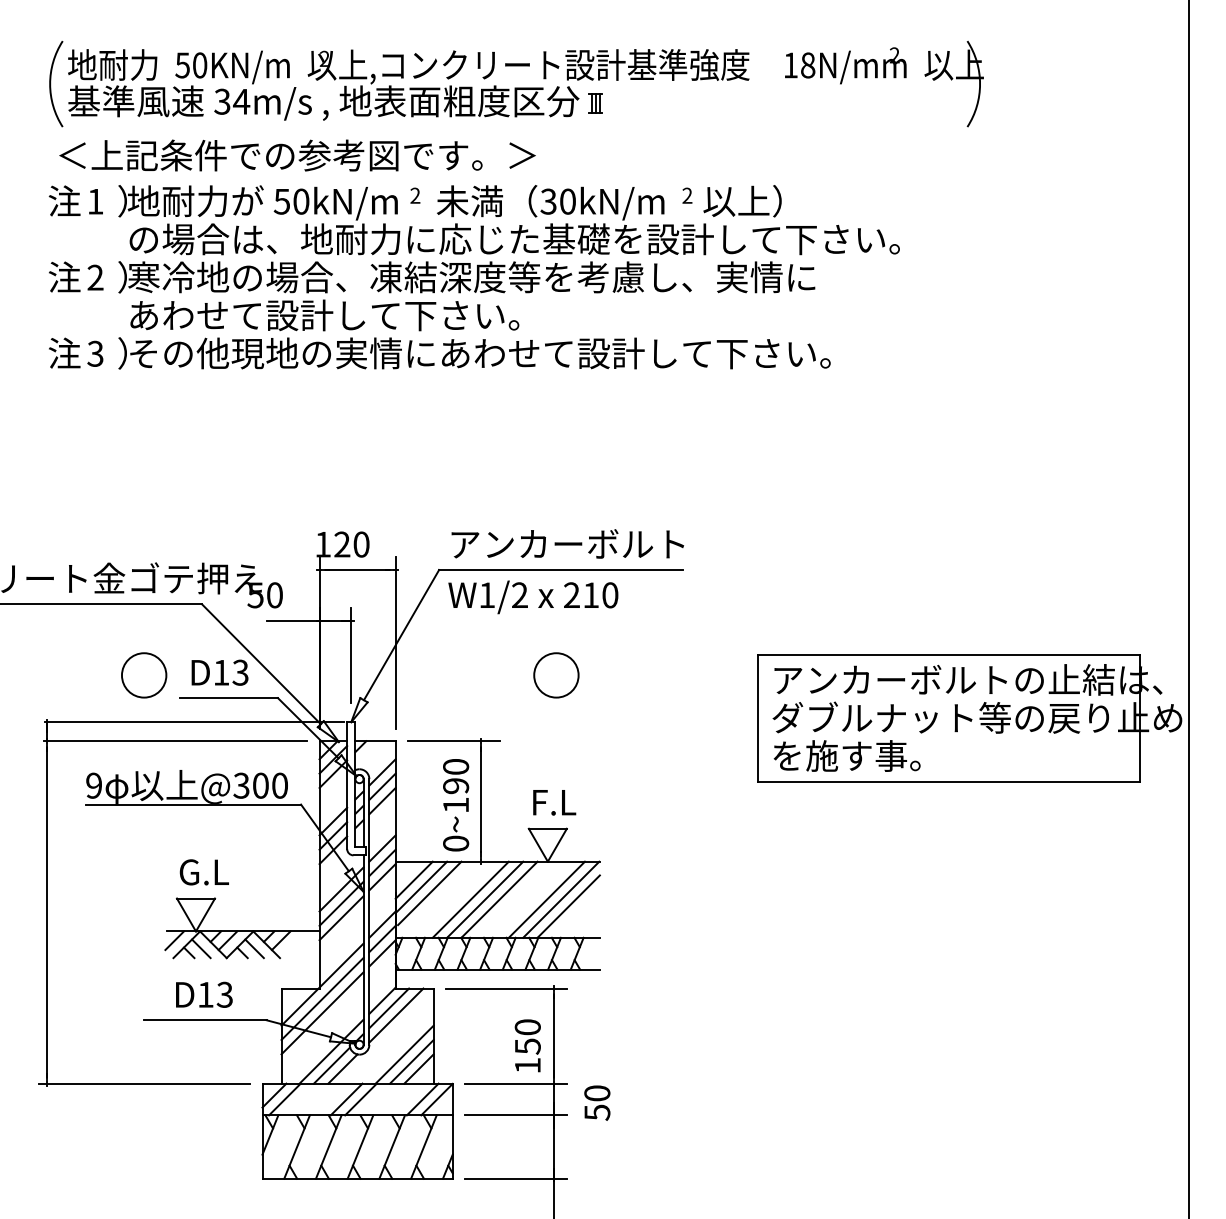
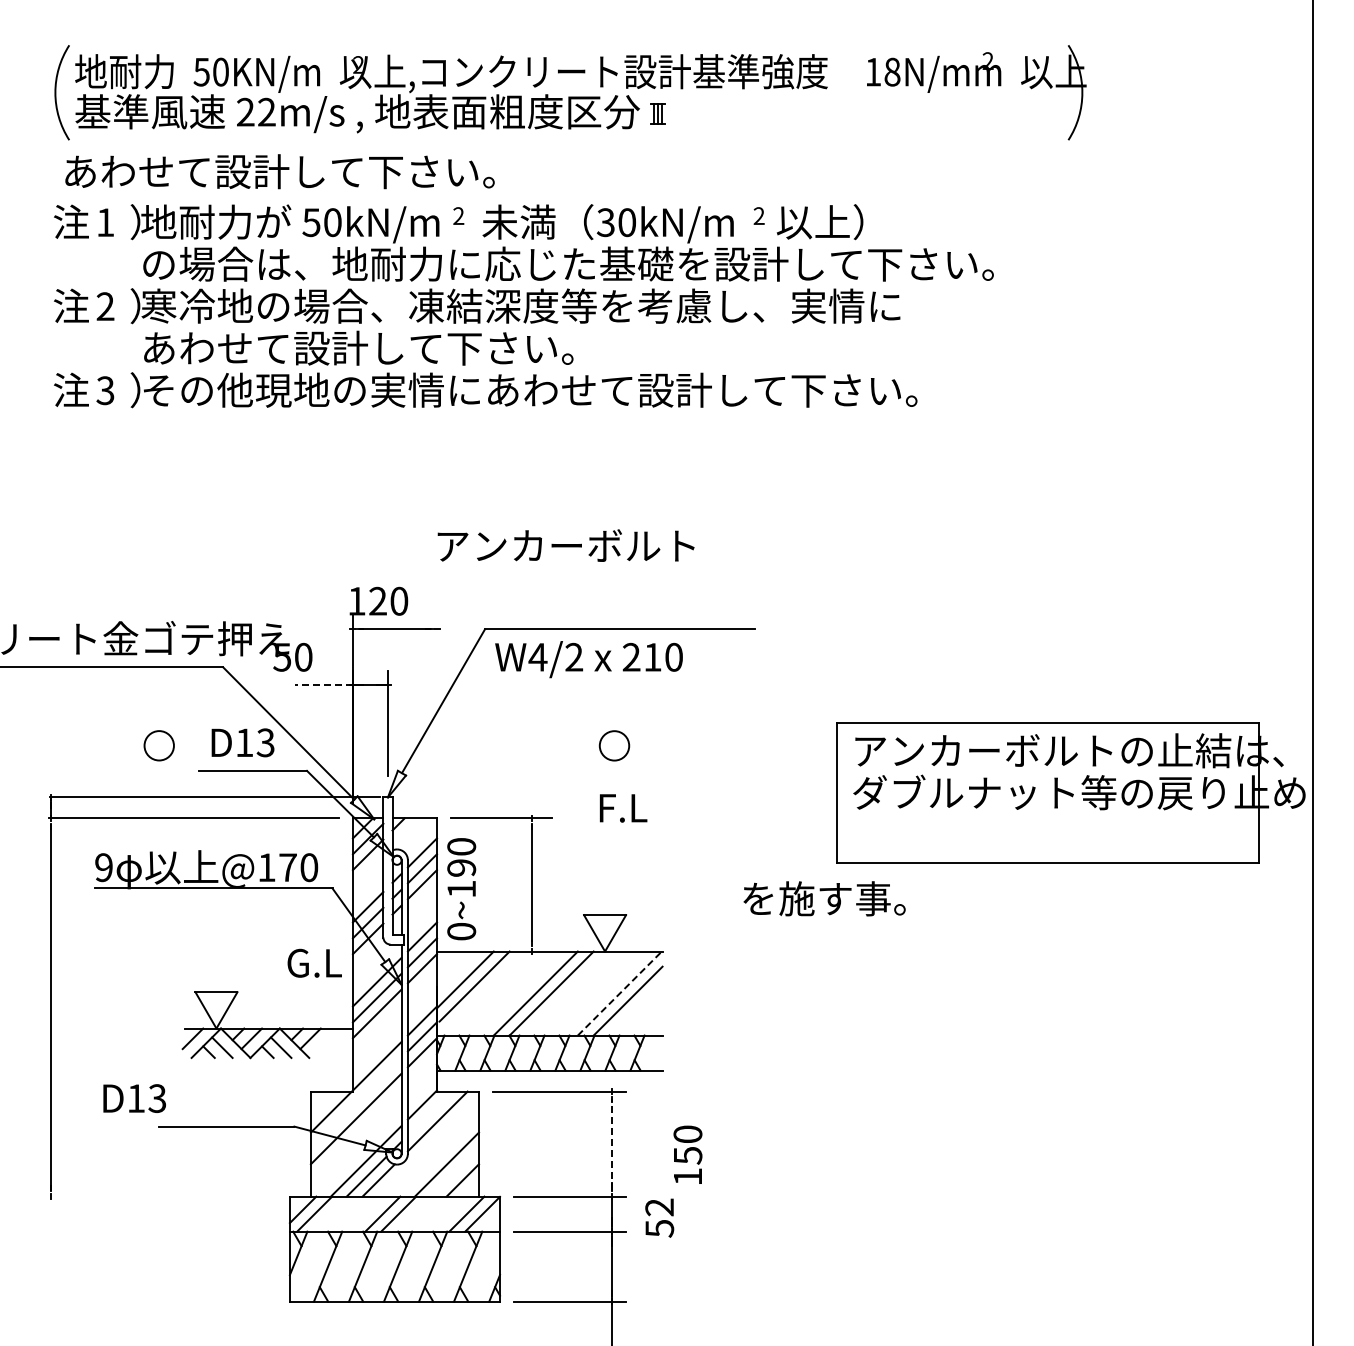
text: (232, 101) -> (256, 111), 34m/s -> 22m/s
text: (297, 155) -> (328, 171), ＜上記条件での参考図です。＞ -> あわせて設計して下さい。
text: (567, 543) -> (565, 545), moved
text: (486, 595) -> (537, 657), W1/2 -> W4/2
line: (292, 620) -> (323, 685), solid -> dashed
line: (396, 642) -> (437, 709), removed
circle: (143, 675) -> (158, 745), size x0.6
circle: (556, 675) -> (614, 745), size x0.6
text: (847, 755) -> (824, 898), moved
text: (250, 785) -> (276, 867), @300 -> @170
text: (554, 802) -> (623, 808), moved
text: (455, 805) -> (461, 889), moved
text: (204, 871) -> (314, 962), moved
line: (414, 879) -> (457, 971), removed
line: (470, 899) -> (519, 993), removed
line: (546, 899) -> (603, 993), removed
line: (561, 899) -> (620, 993), solid -> dashed
text: (204, 994) -> (134, 1098), moved
line: (321, 998) -> (355, 1102), removed
line: (388, 1008) -> (429, 1113), removed
line: (554, 1036) -> (612, 1144), solid -> dashed
text: (527, 1045) -> (687, 1154), moved
line: (411, 1061) -> (454, 1172), removed
line: (144, 1083) -> (159, 1196), removed
text: (597, 1093) -> (659, 1207), 50 -> 52

